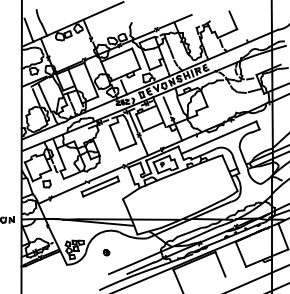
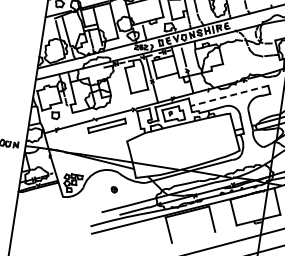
line: (219, 137) -> (230, 95), solid -> dashed
part: (106, 252) -> (114, 189), moved

